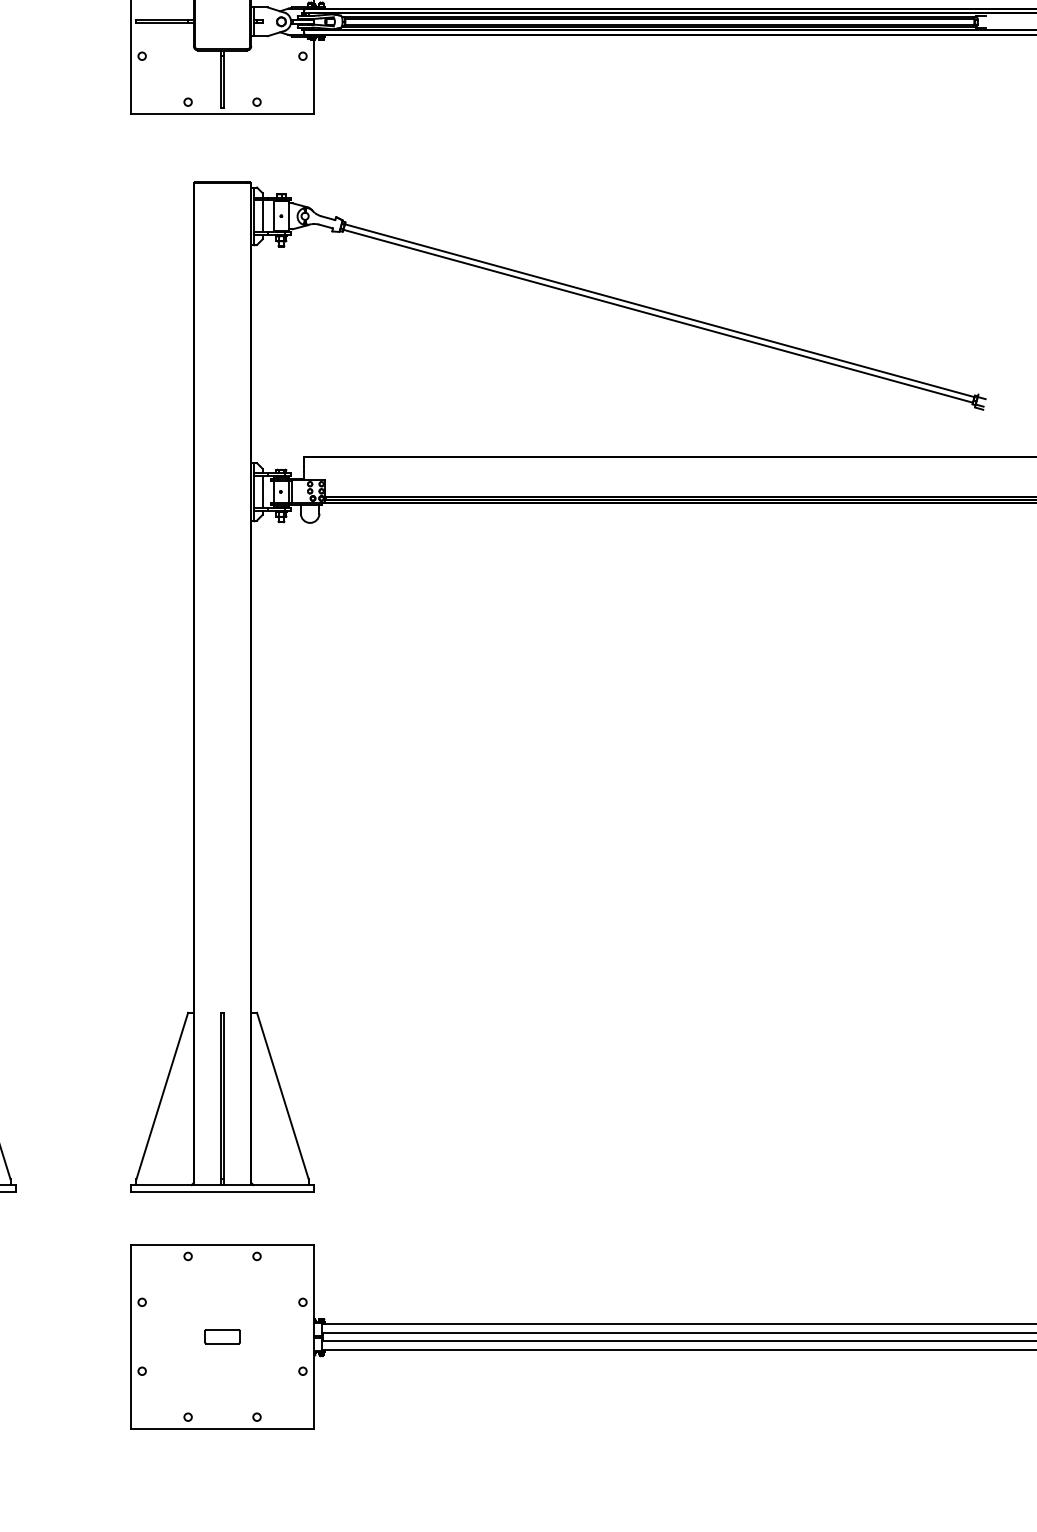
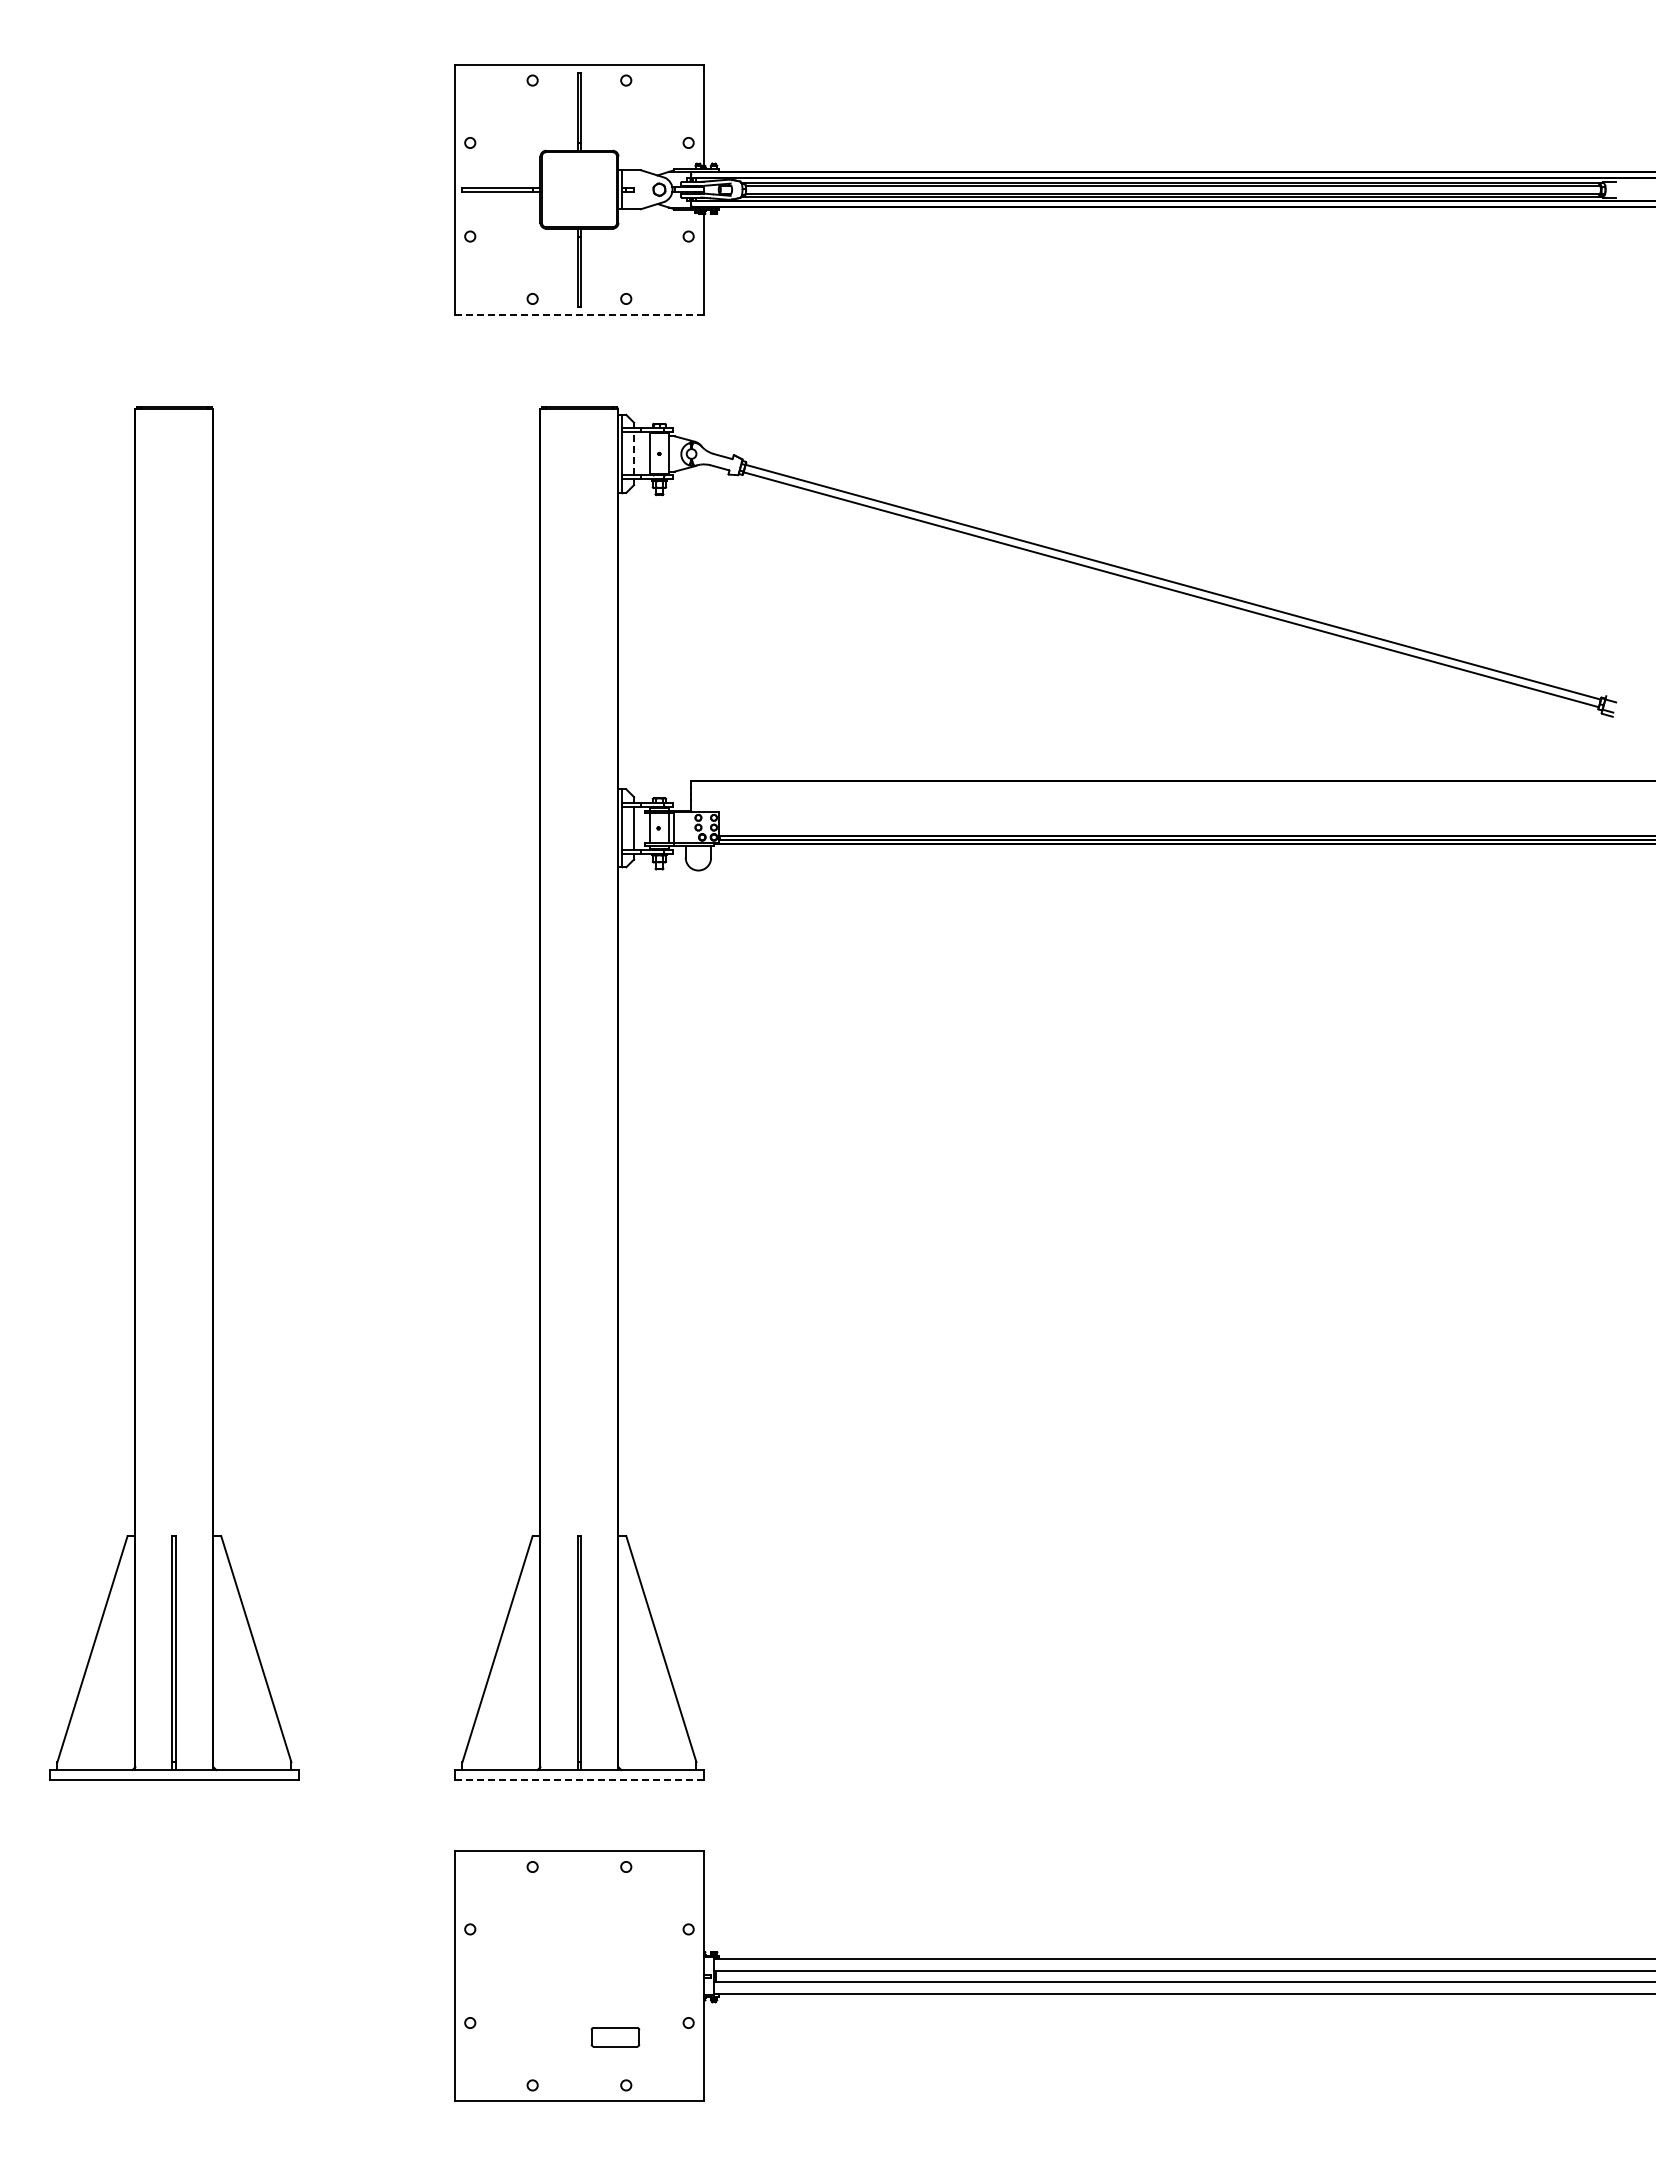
line: (222, 113) -> (579, 314), solid -> dashed
line: (263, 215) -> (634, 453), solid -> dashed
line: (222, 1192) -> (579, 1779), solid -> dashed
part: (222, 1337) -> (615, 2037), moved

